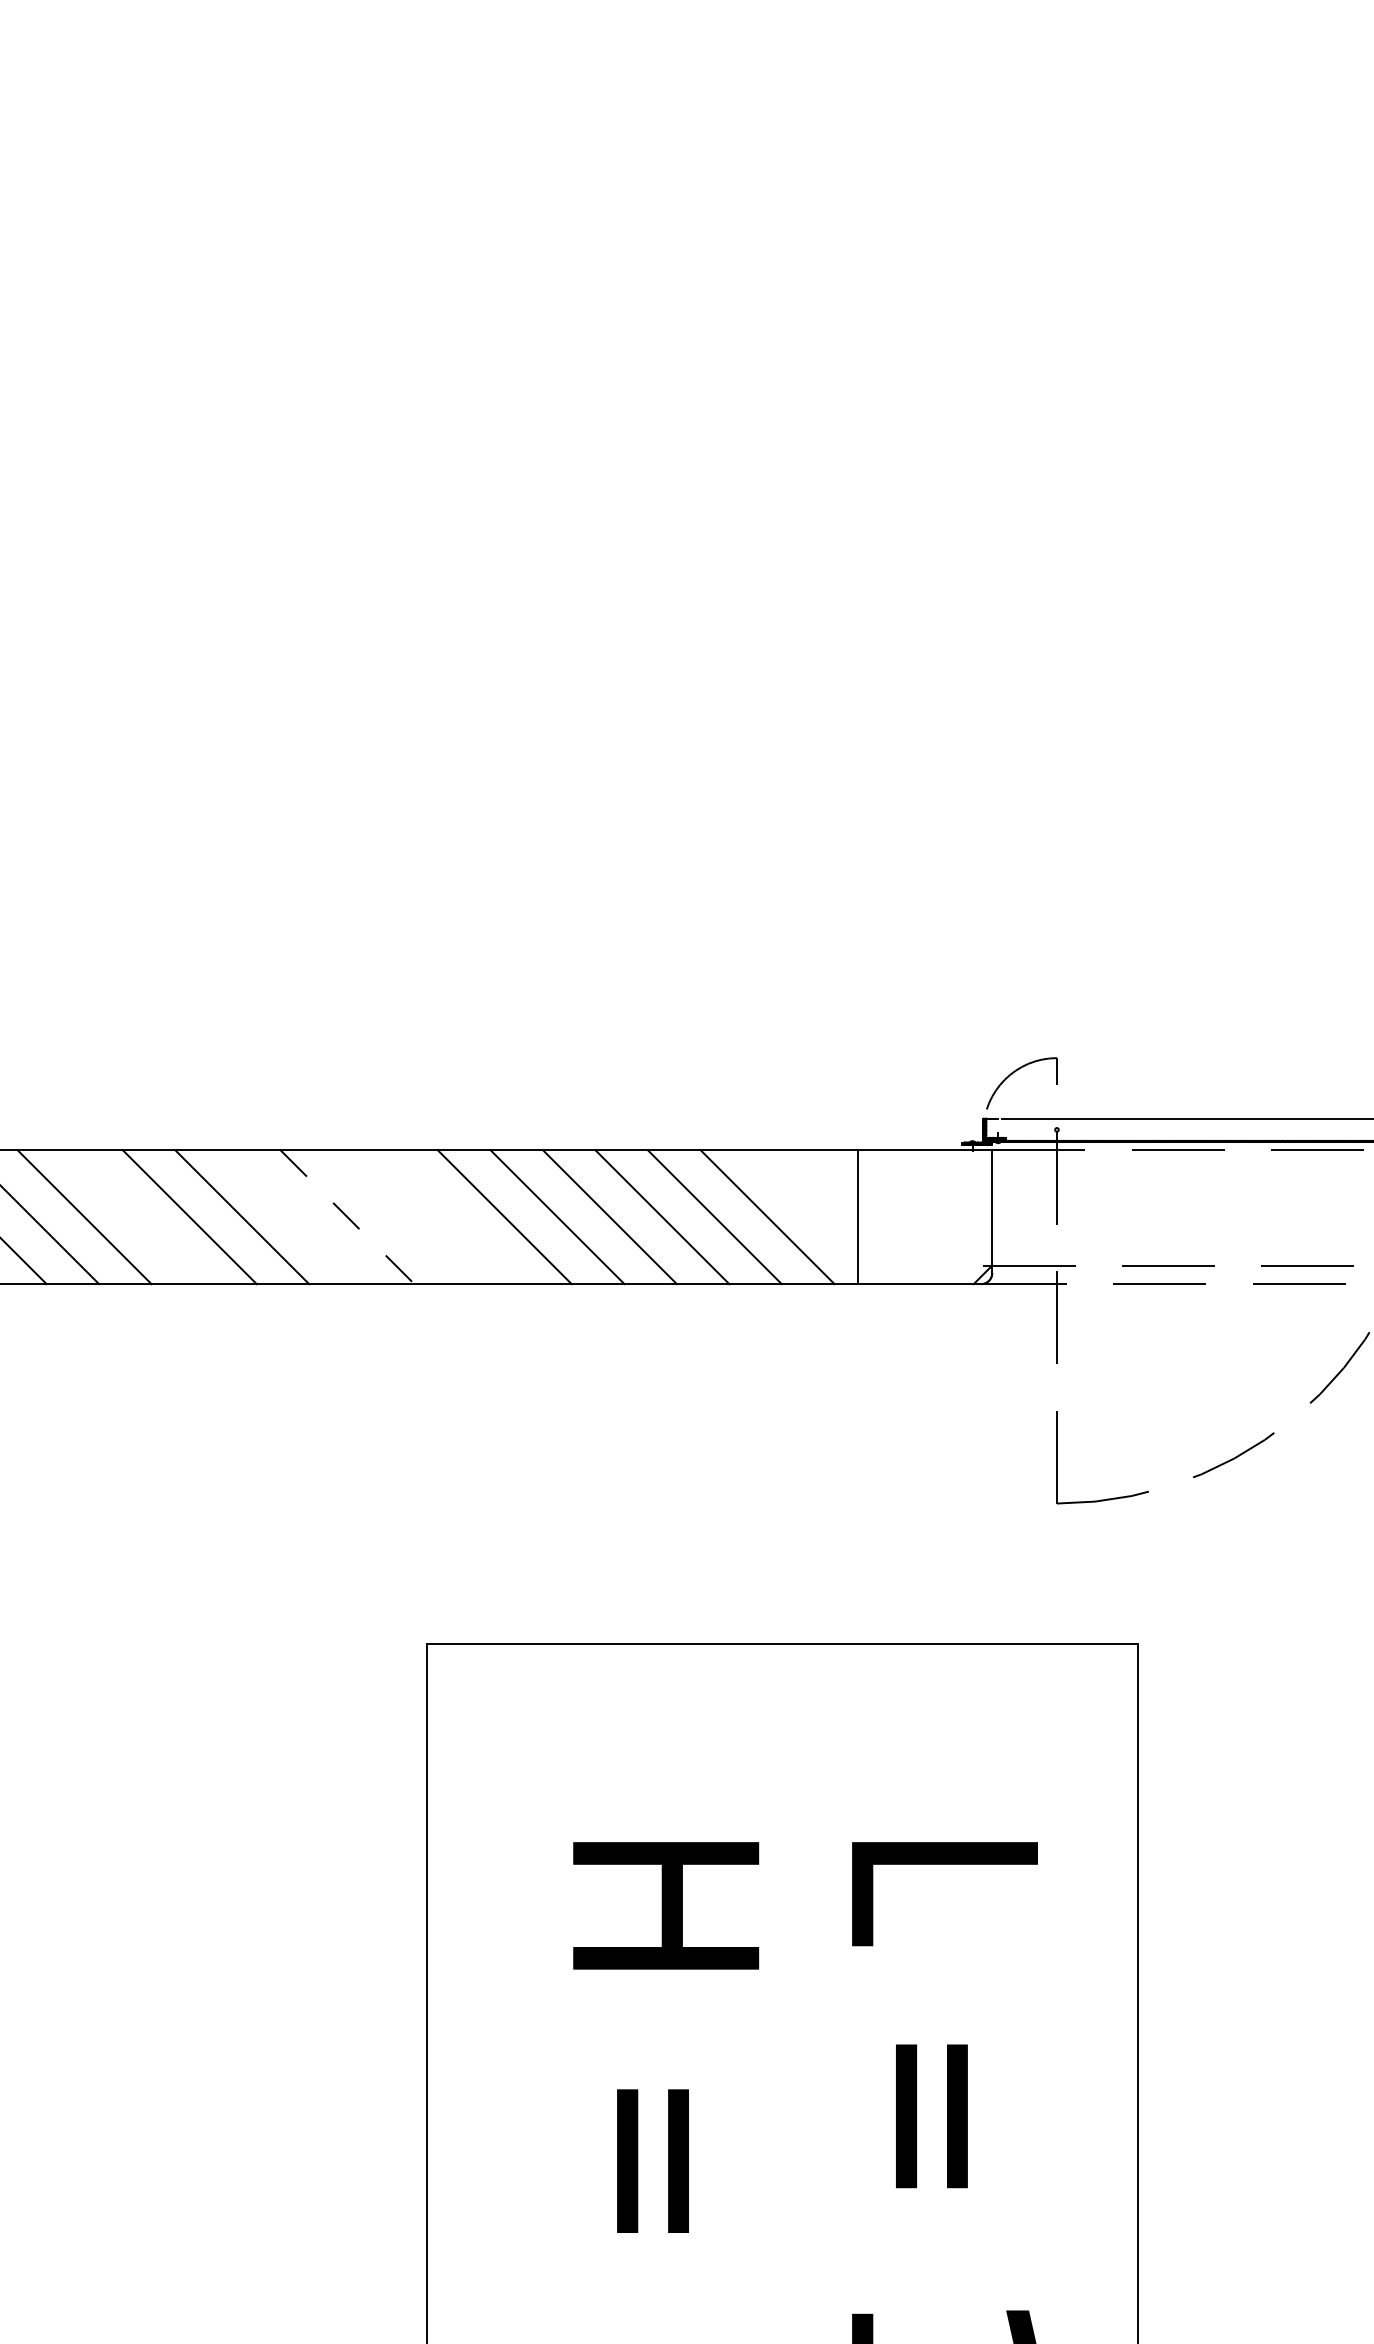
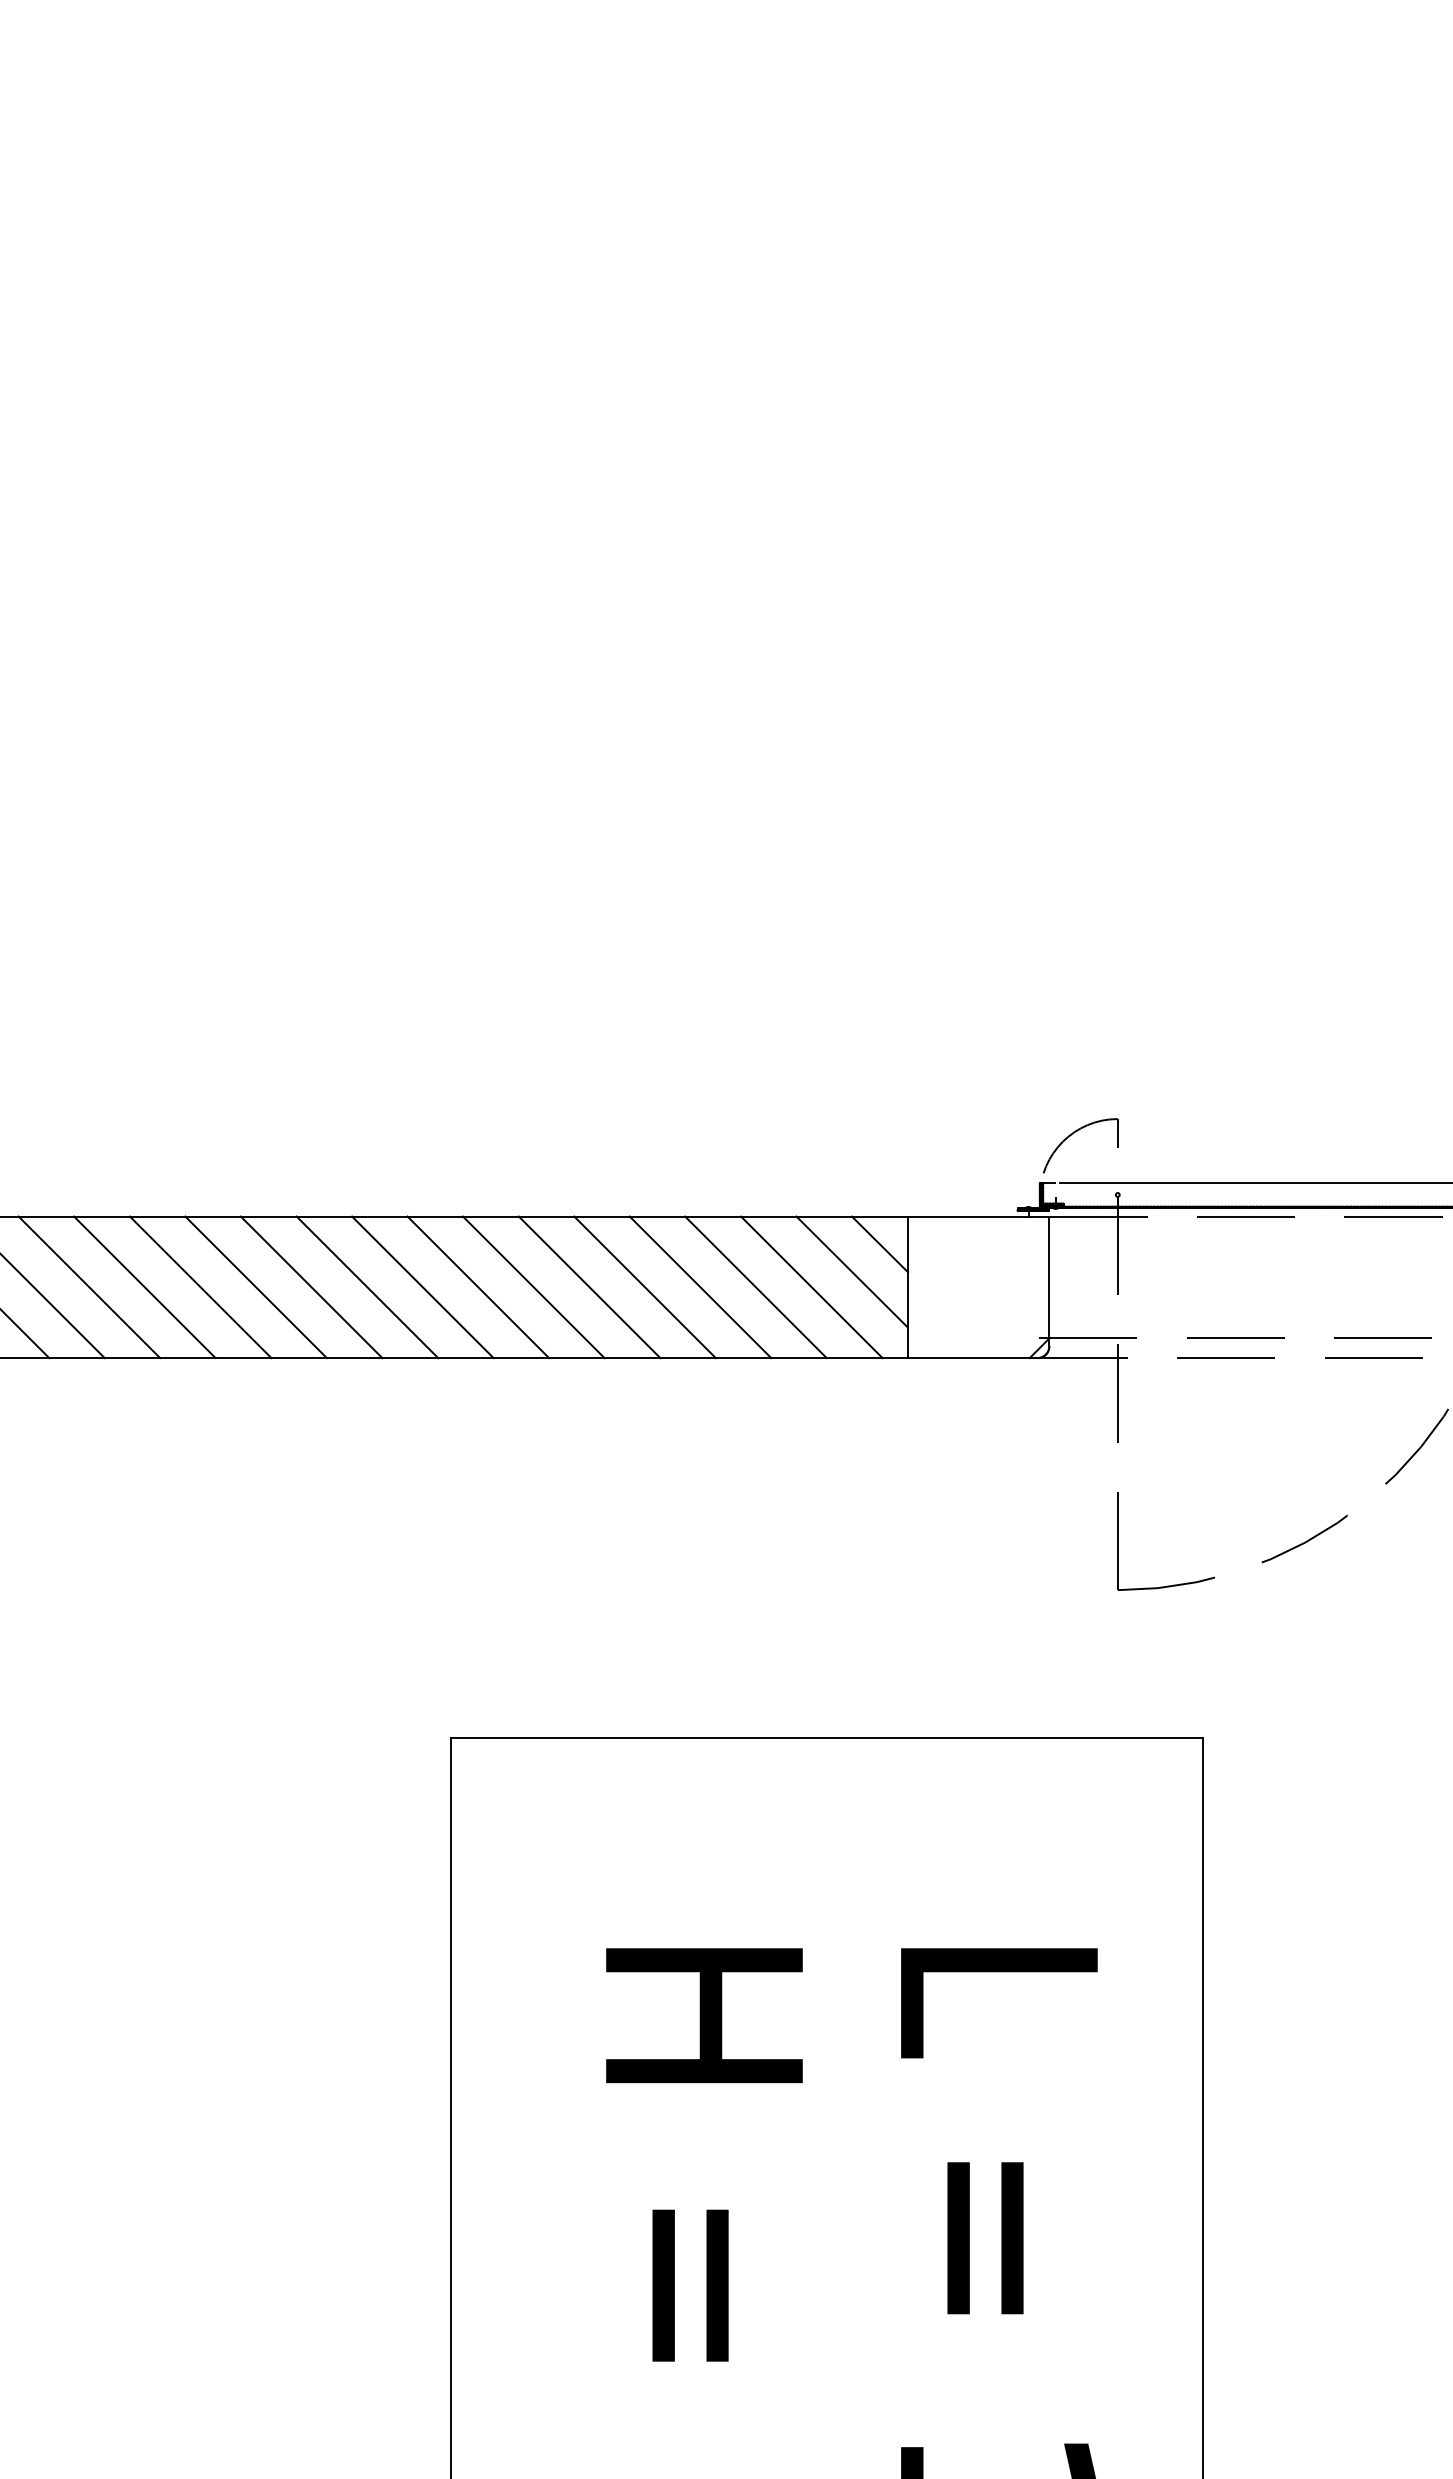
line: (831, 1176) -> (879, 1244), added
line: (805, 1202) -> (851, 1271), added
line: (136, 1217) -> (144, 1287), added
line: (294, 1217) -> (311, 1287), added
line: (347, 1217) -> (367, 1287), dashed -> solid
line: (399, 1217) -> (422, 1287), added
line: (452, 1217) -> (478, 1287), added

